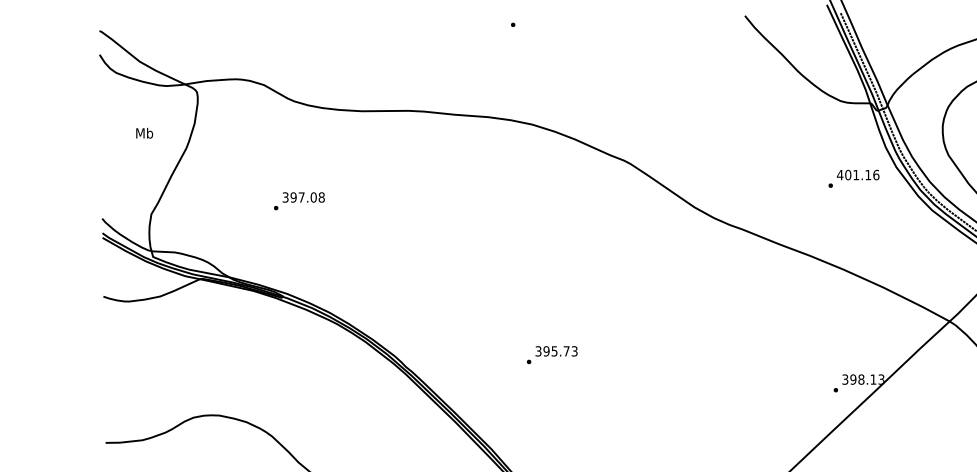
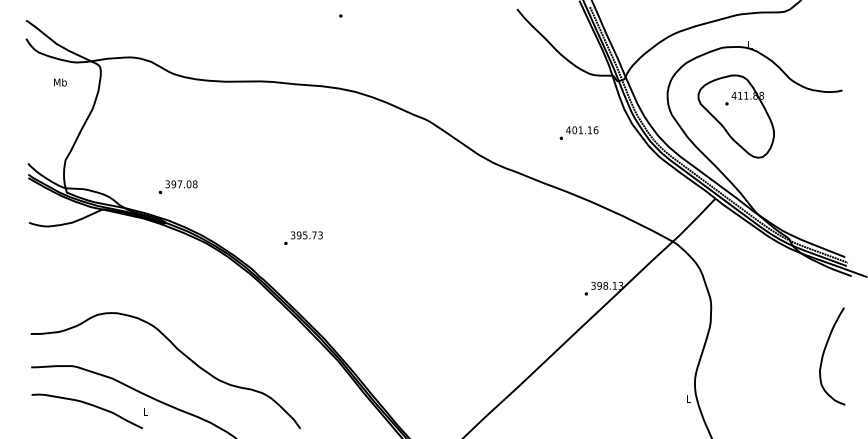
text: (144, 133) -> (60, 82), moved
text: (853, 177) -> (578, 132), moved
text: (298, 200) -> (177, 186), moved
text: (552, 354) -> (303, 237), moved

